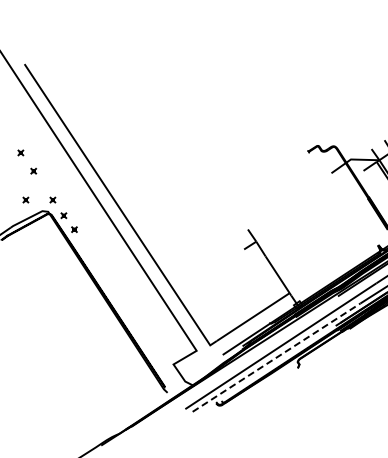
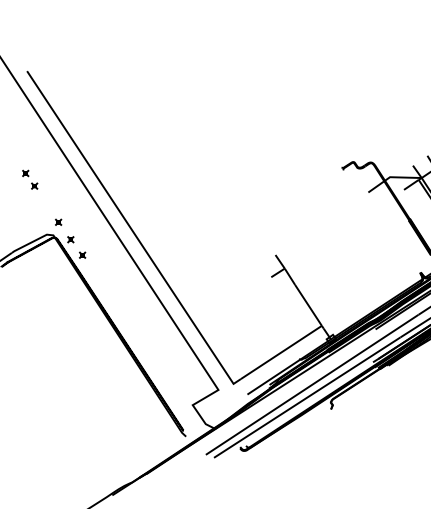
part: (27, 161) -> (30, 179), size x0.62
part: (25, 199) -> (28, 221), removed
line: (276, 357) -> (307, 397), dashed -> solid

